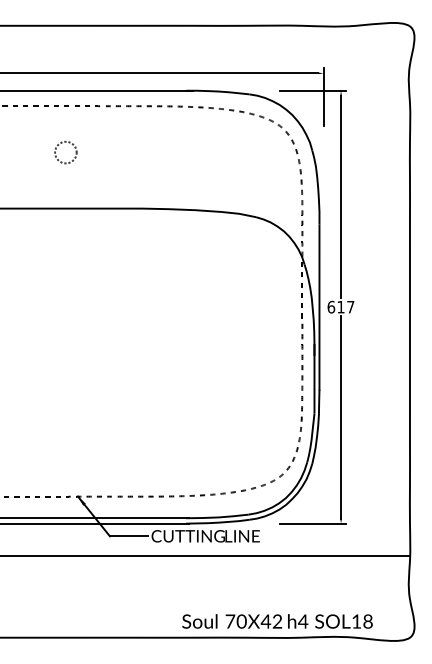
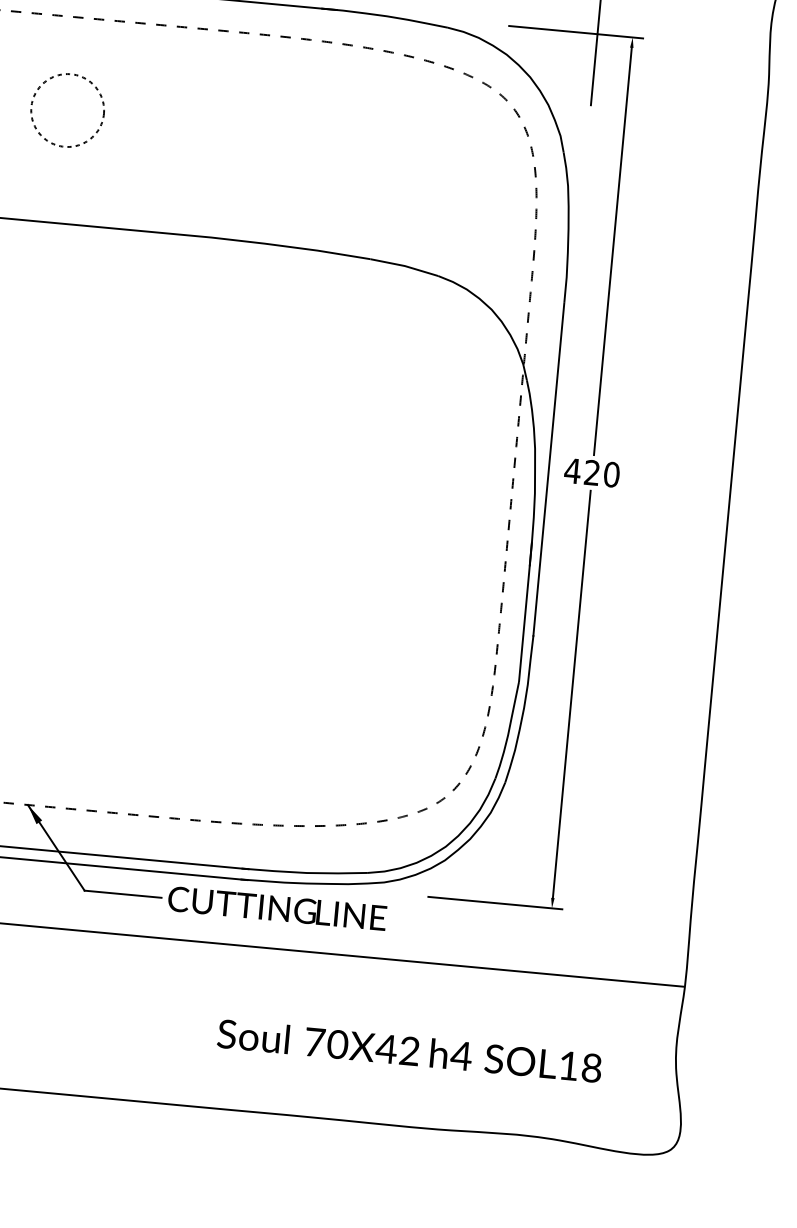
circle: (65, 152) -> (66, 110), size x1.67
text: (340, 306) -> (591, 471), 617 -> 420
text: (277, 621) -> (409, 1051), moved

